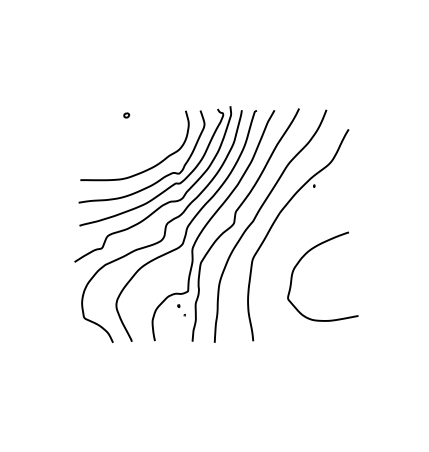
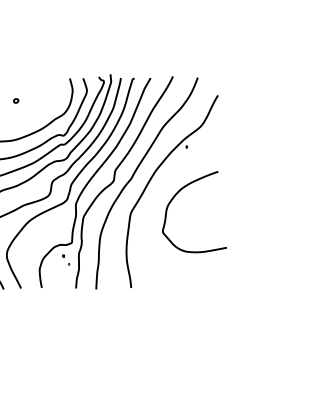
part: (126, 115) -> (16, 100), moved
curve: (301, 260) -> (175, 197), moved

